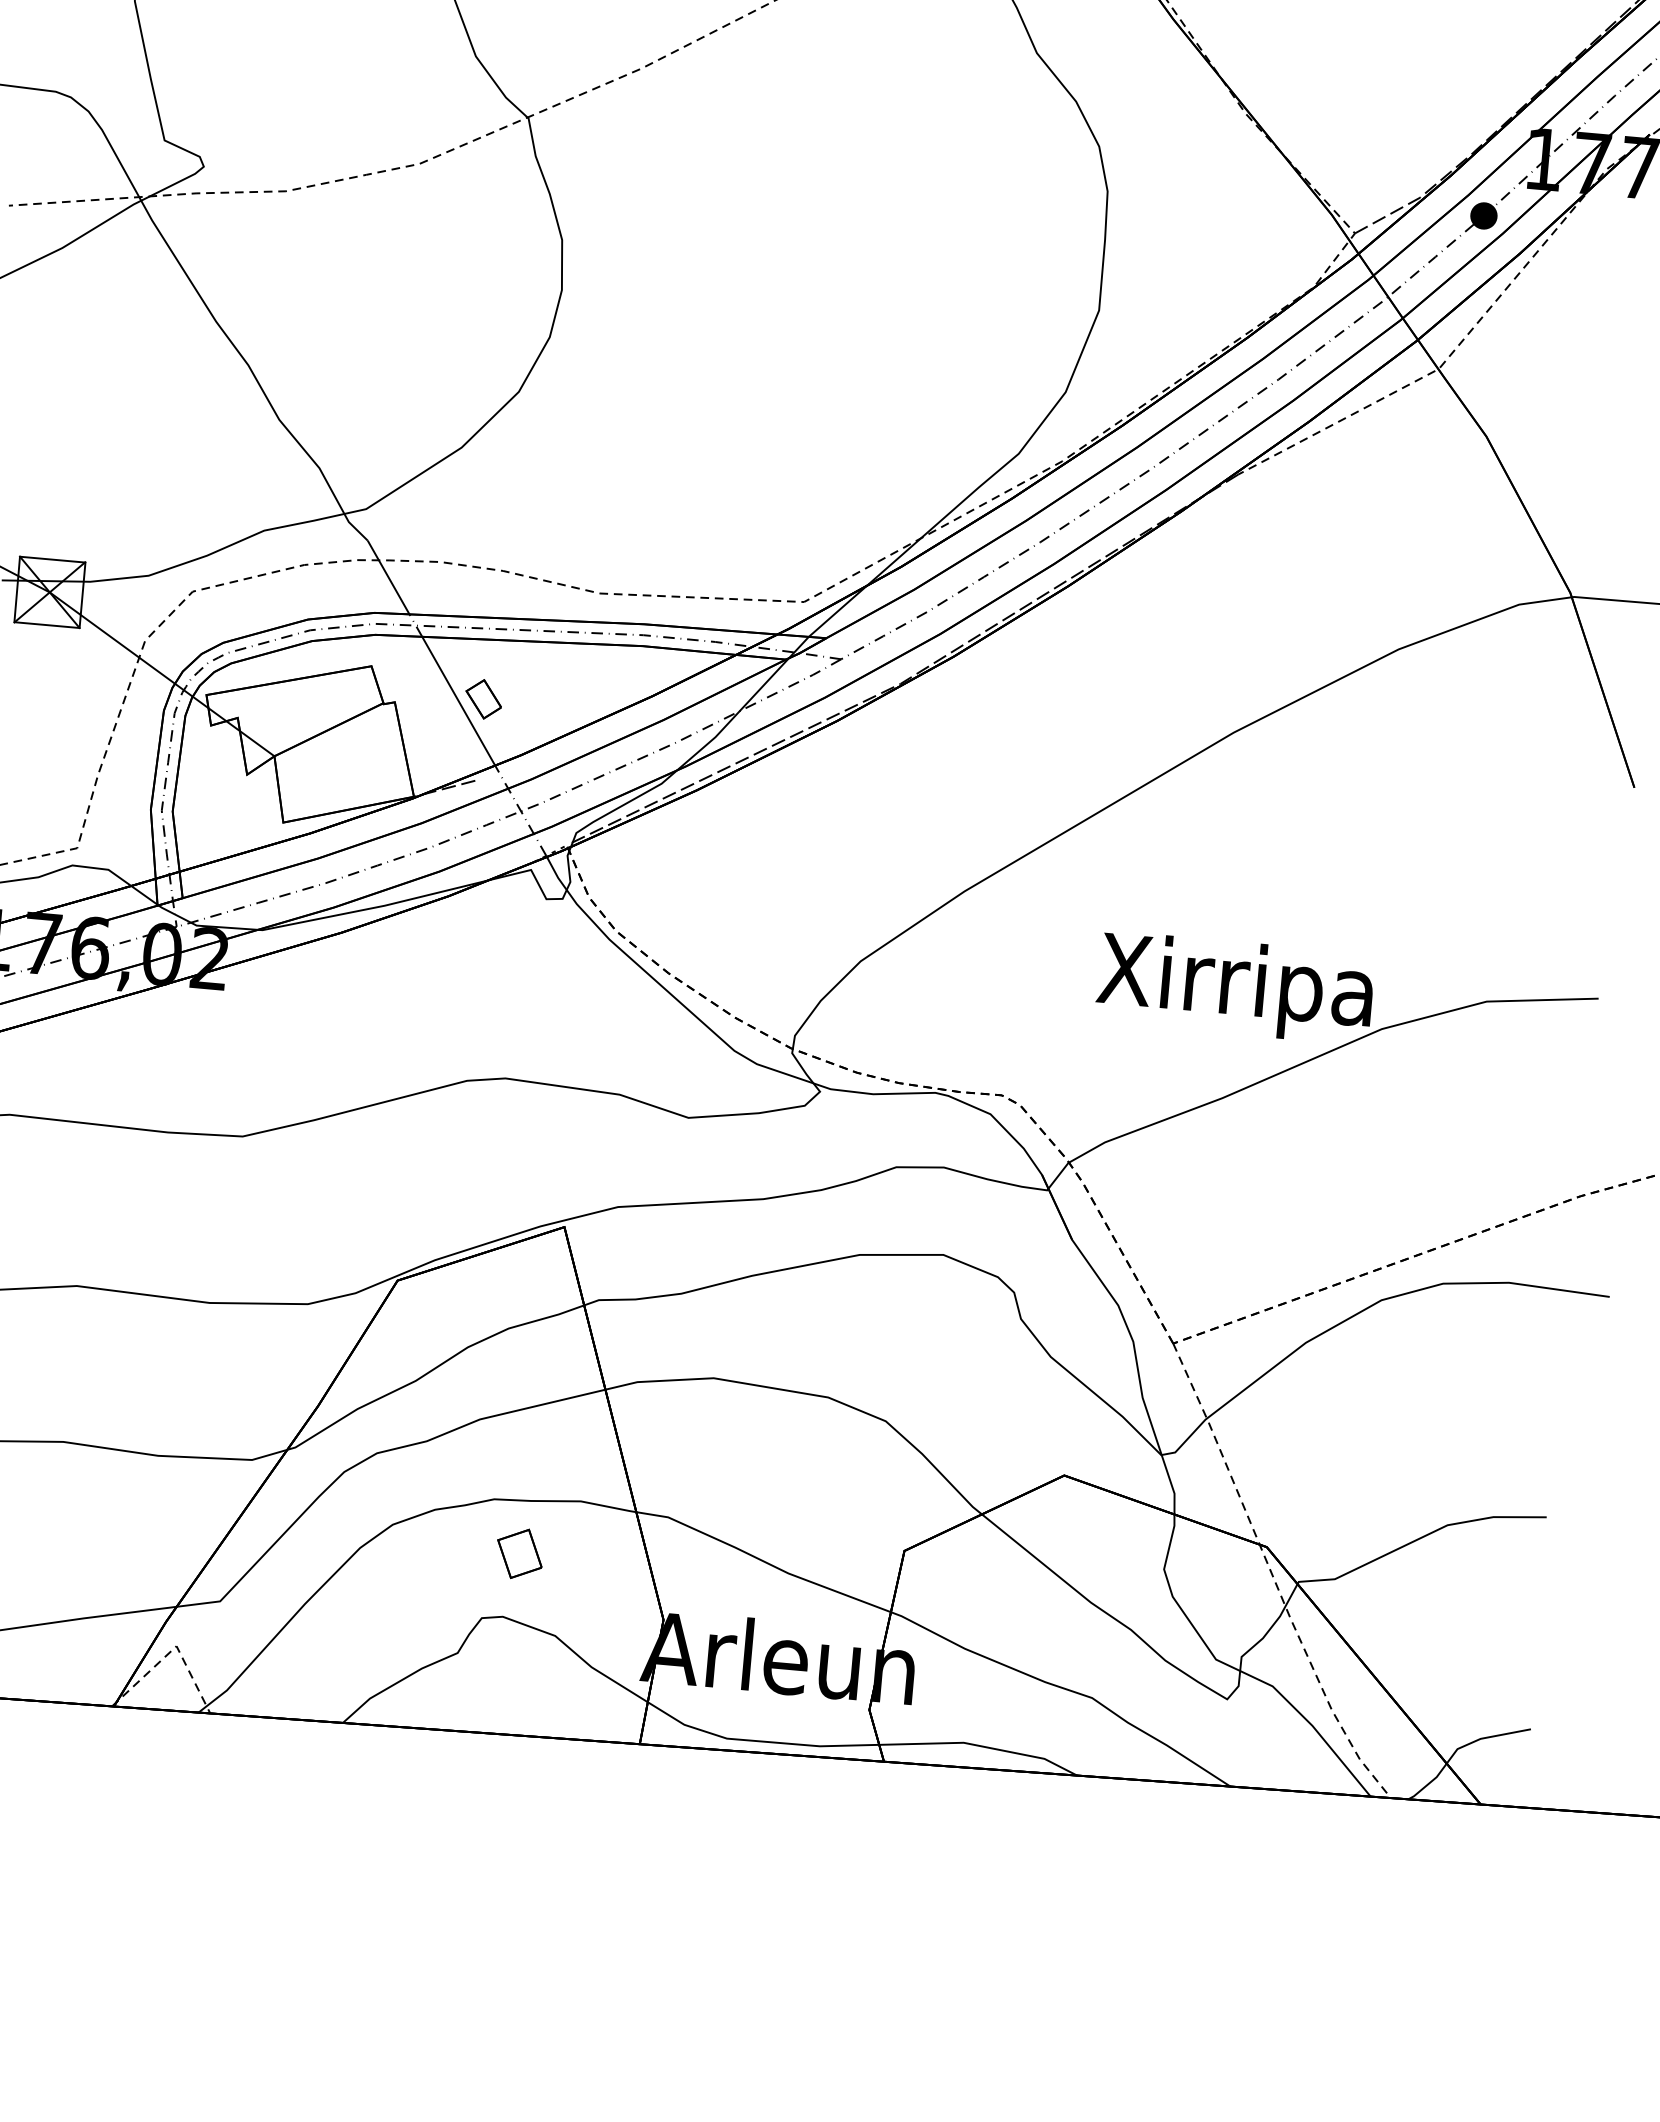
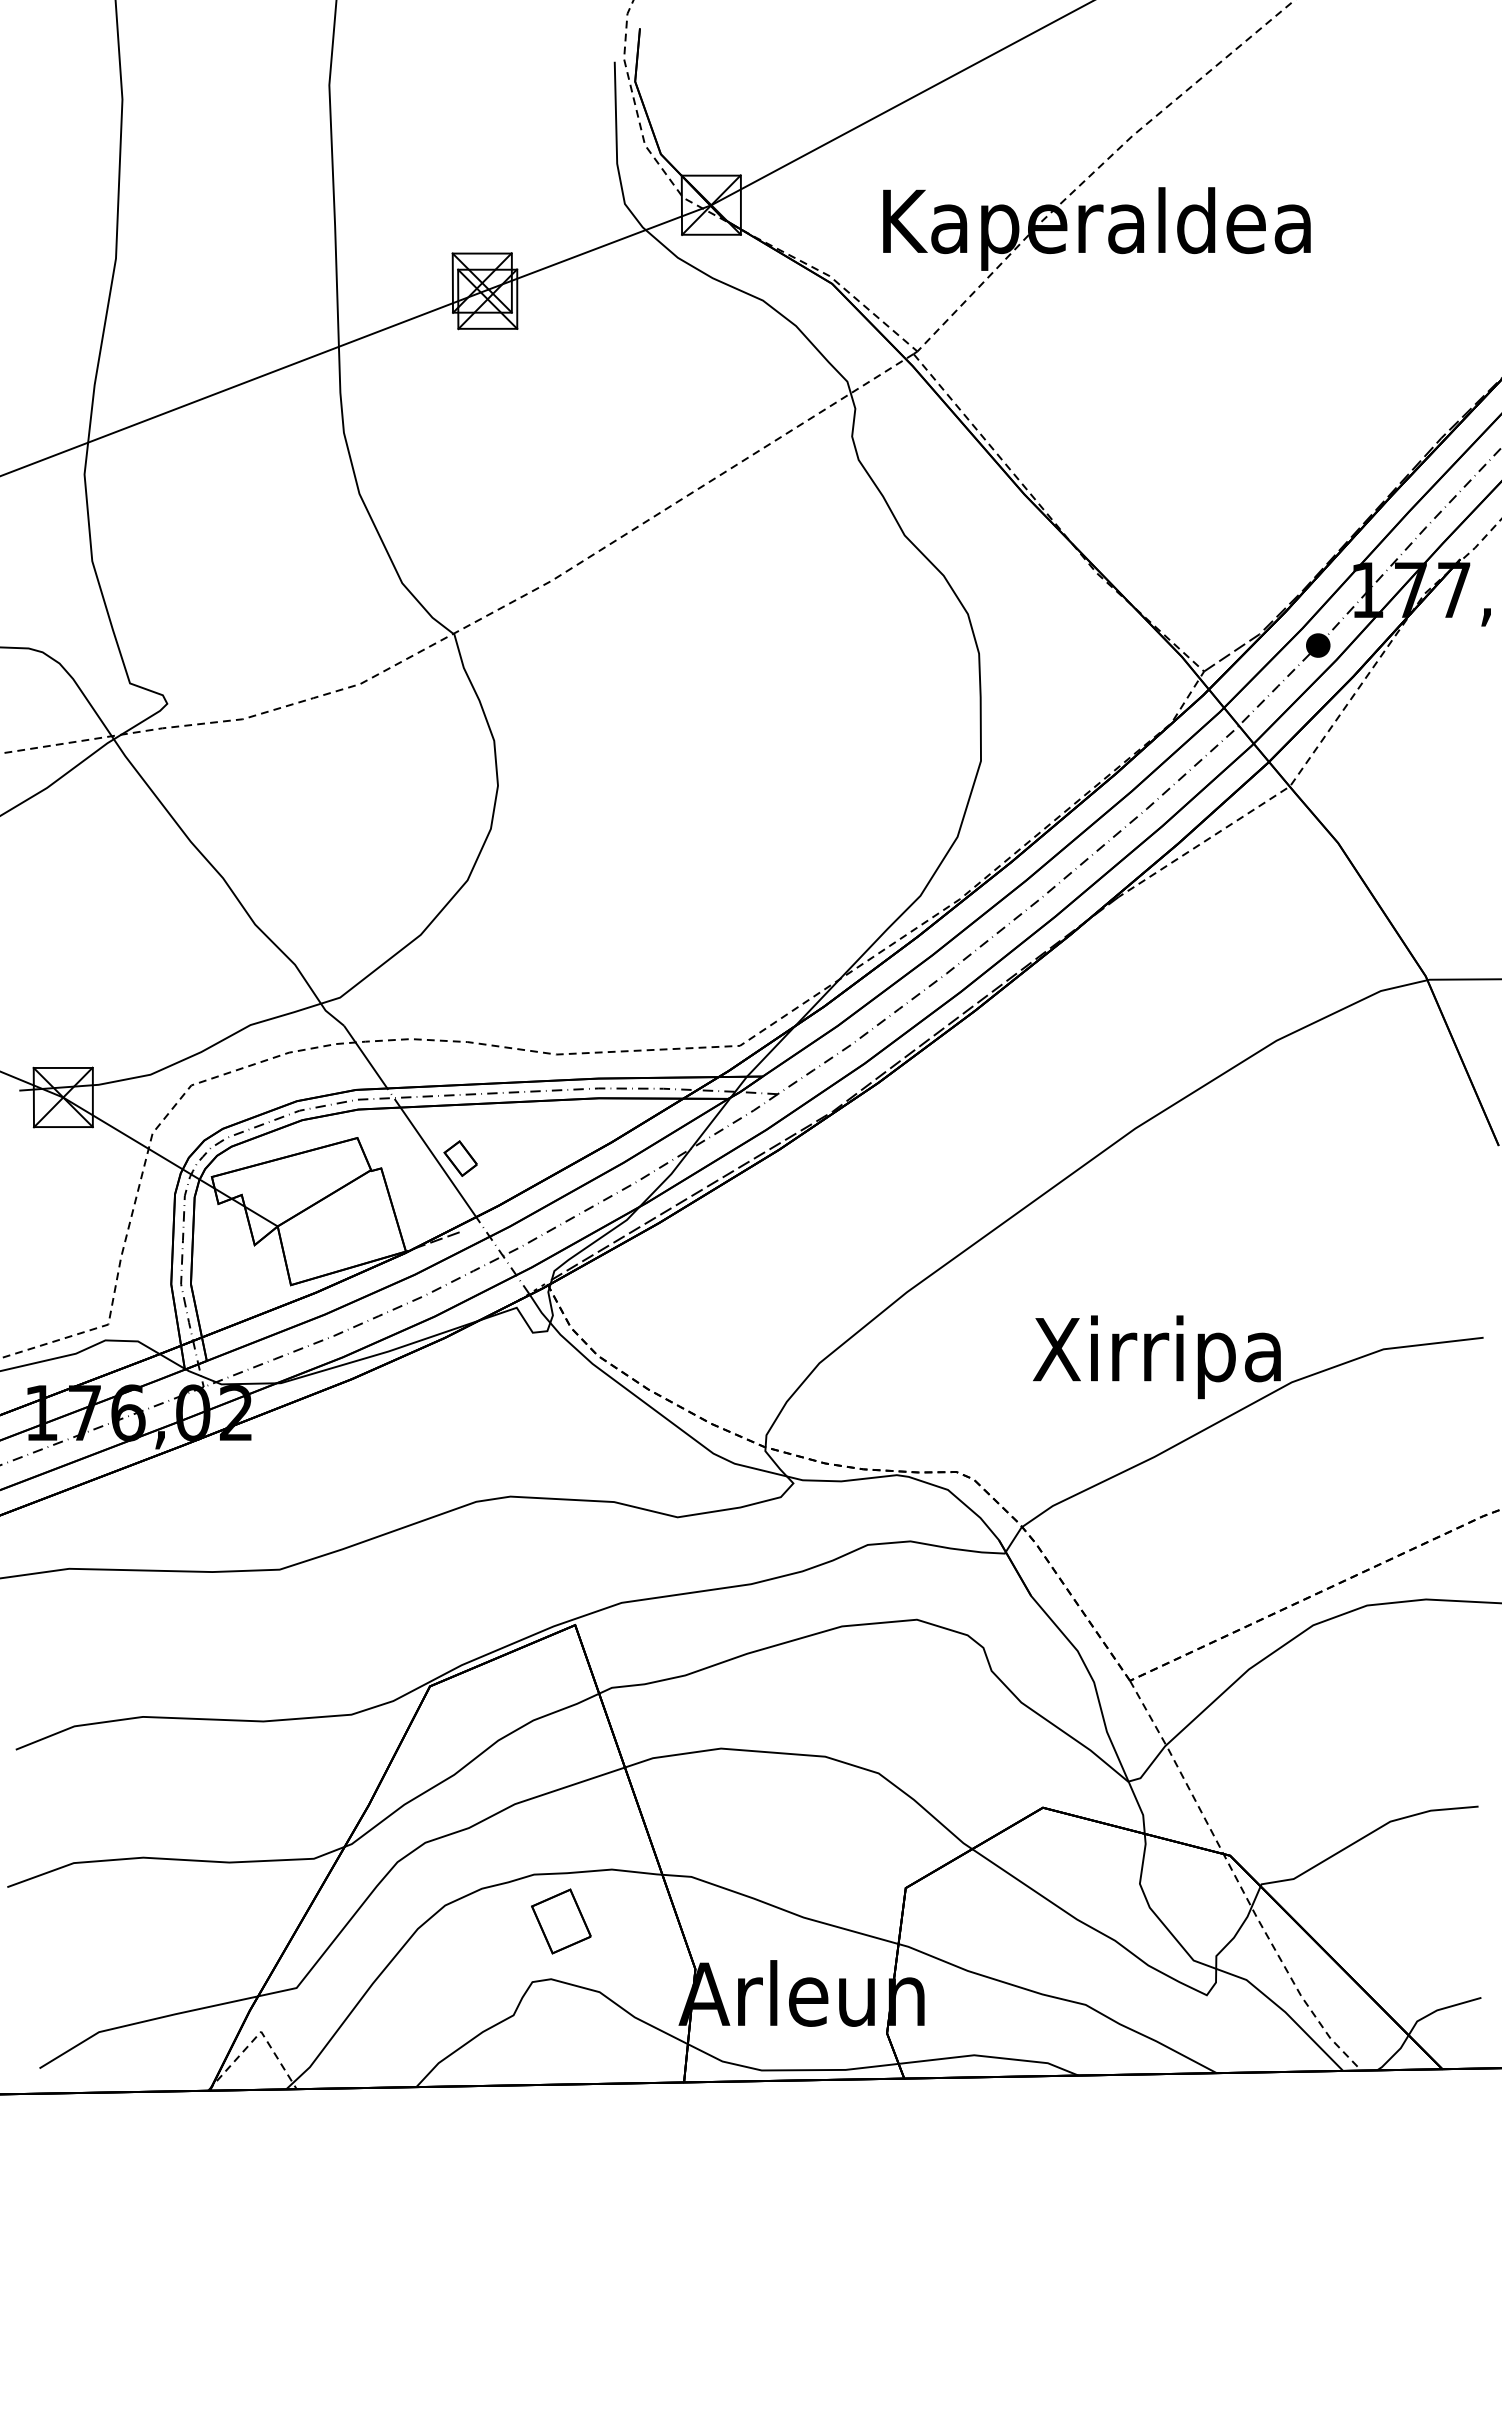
part: (519, 1553) -> (561, 1921), size x1.43

